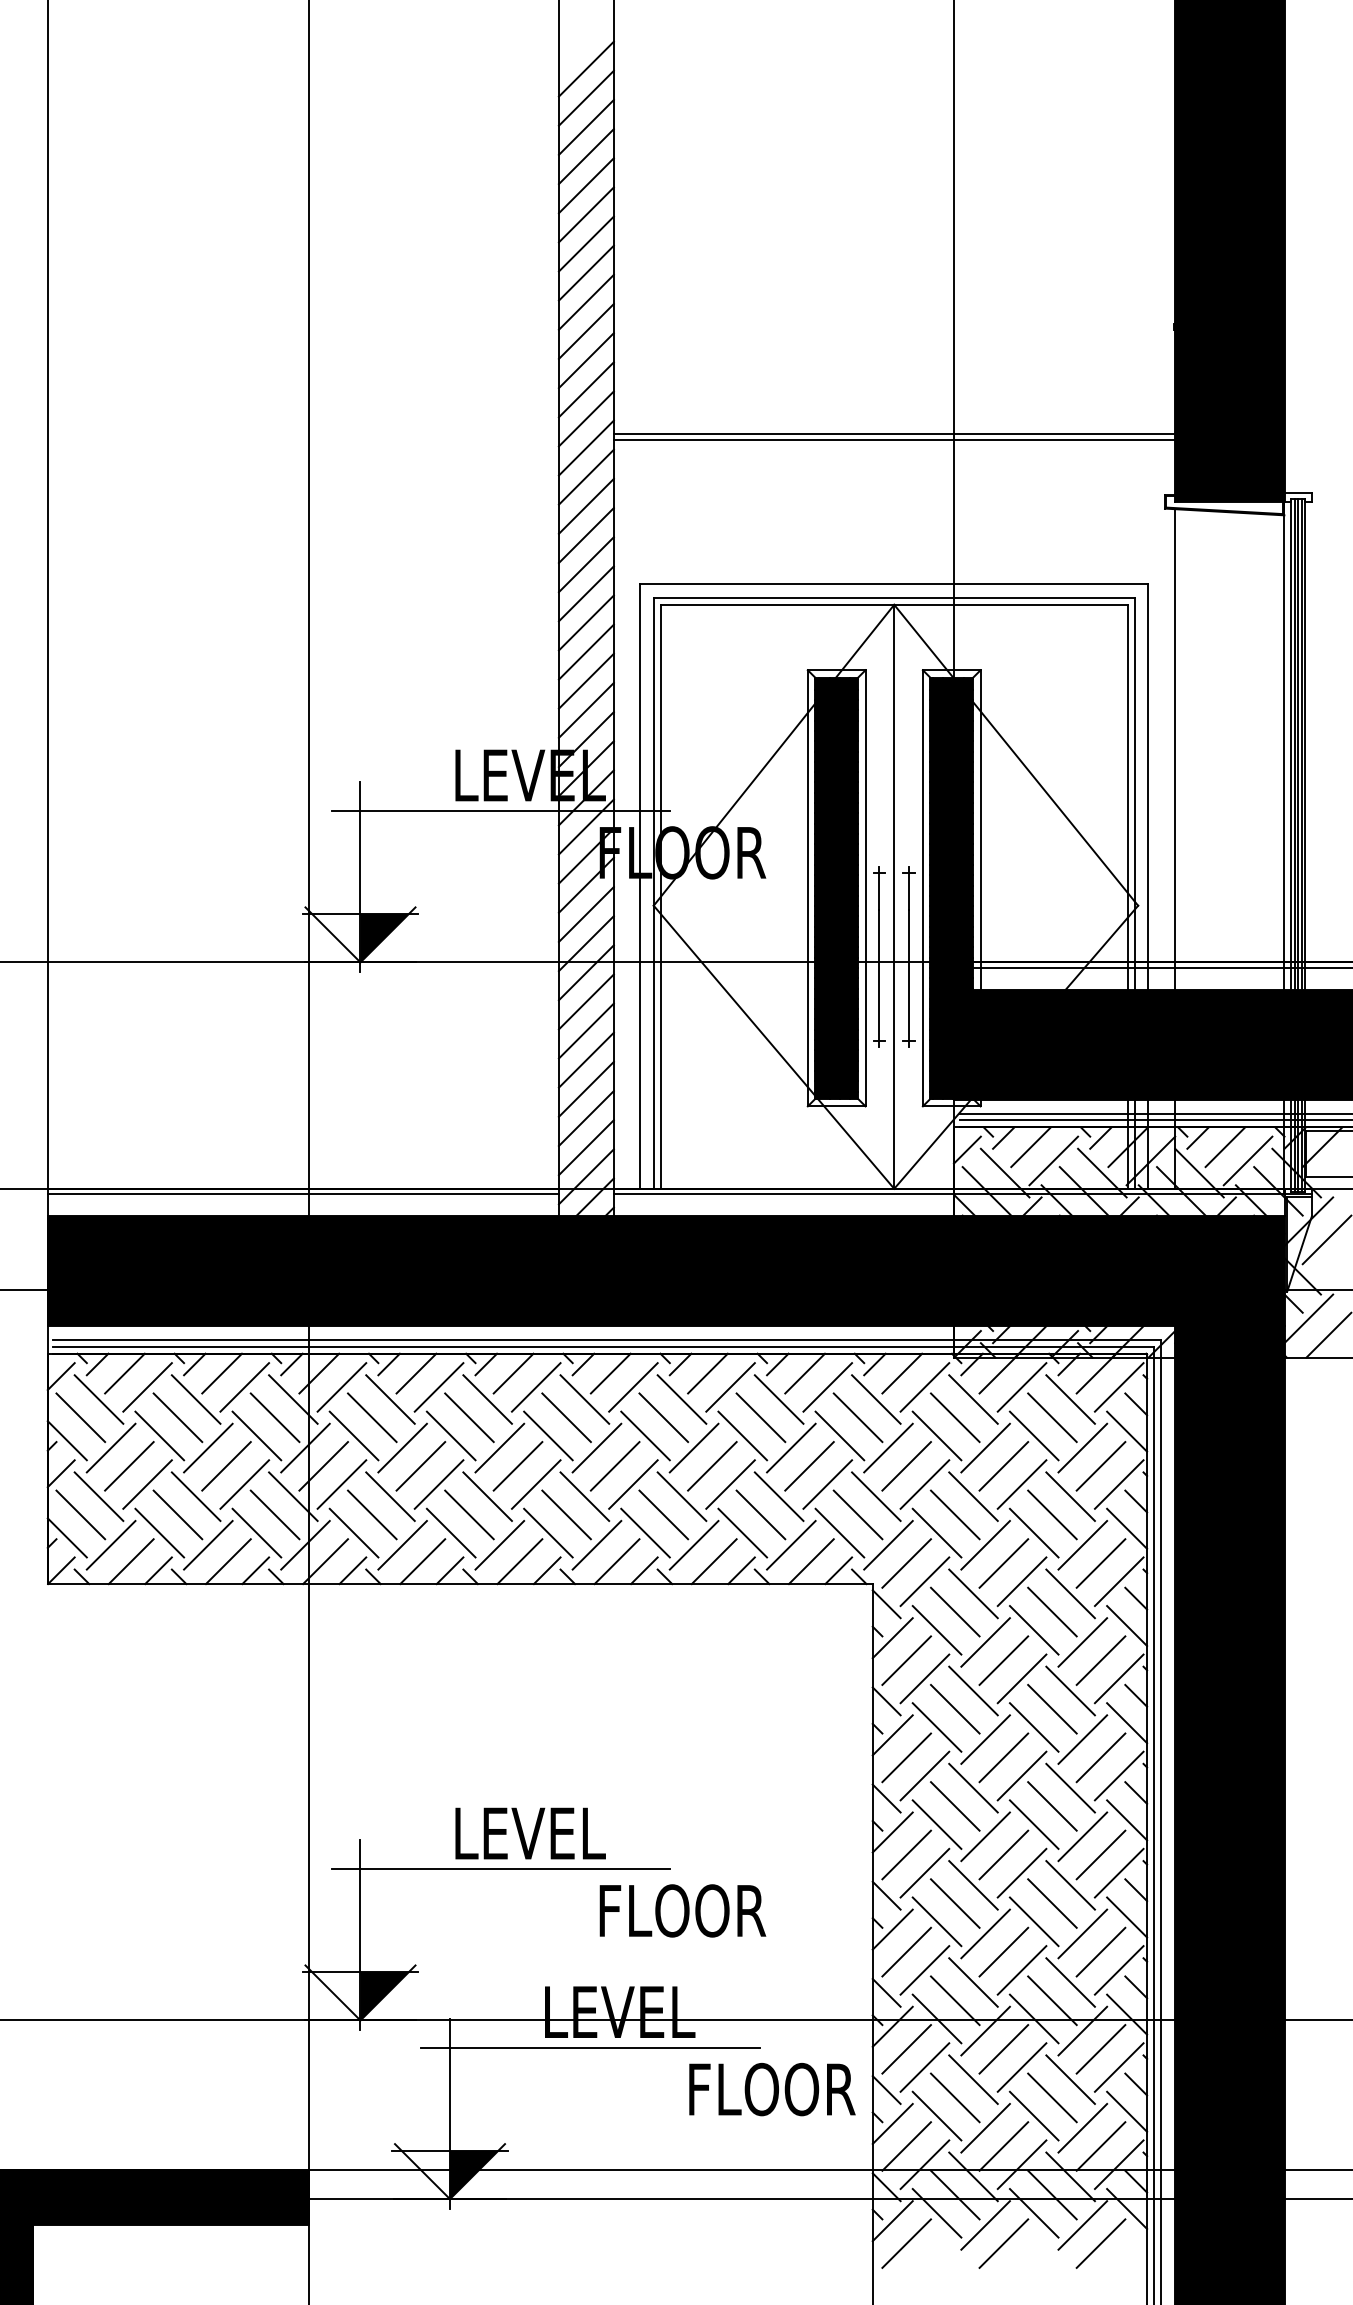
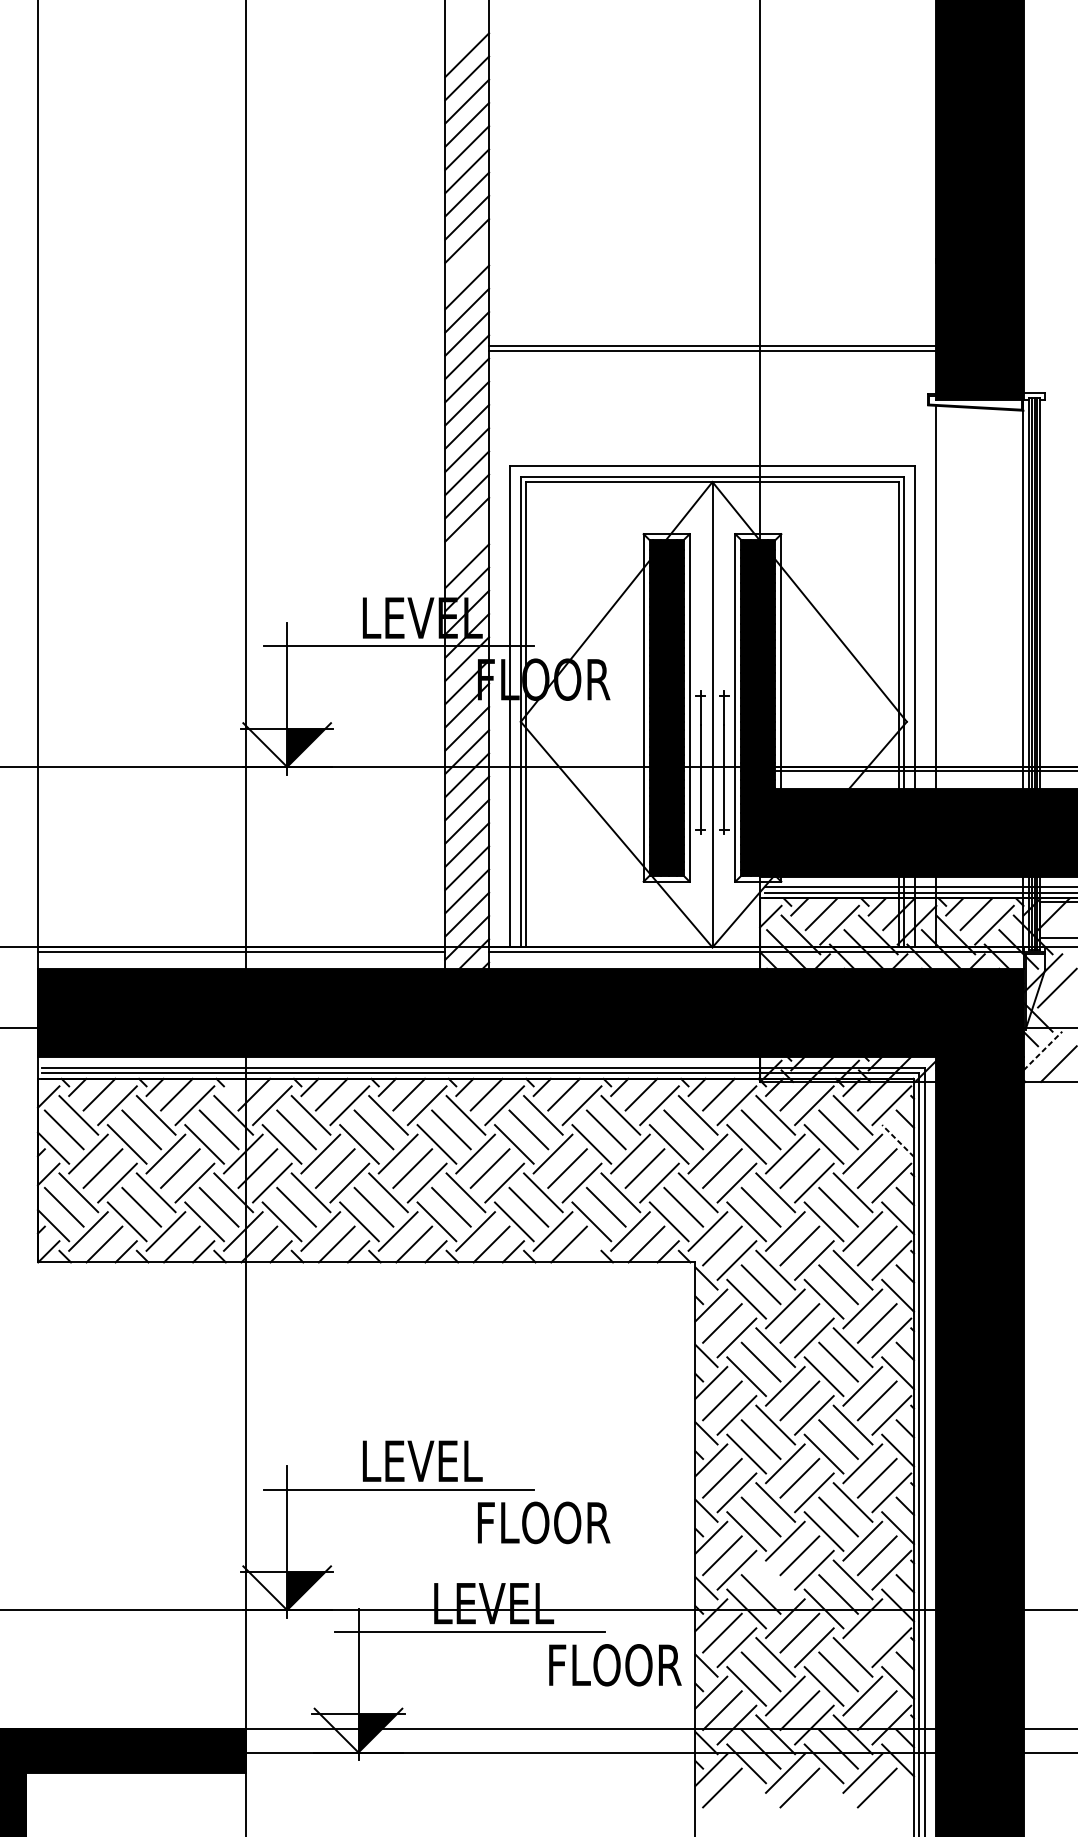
line: (585, 330) -> (466, 263), removed
line: (585, 680) -> (466, 542), removed
line: (1309, 1318) -> (1043, 1050), solid -> dashed
line: (291, 1364) -> (232, 1087), removed
line: (1126, 1431) -> (897, 1140), solid -> dashed
line: (741, 1570) -> (590, 1251), removed
line: (973, 1982) -> (775, 1579), removed
line: (1100, 2049) -> (876, 1633), removed

